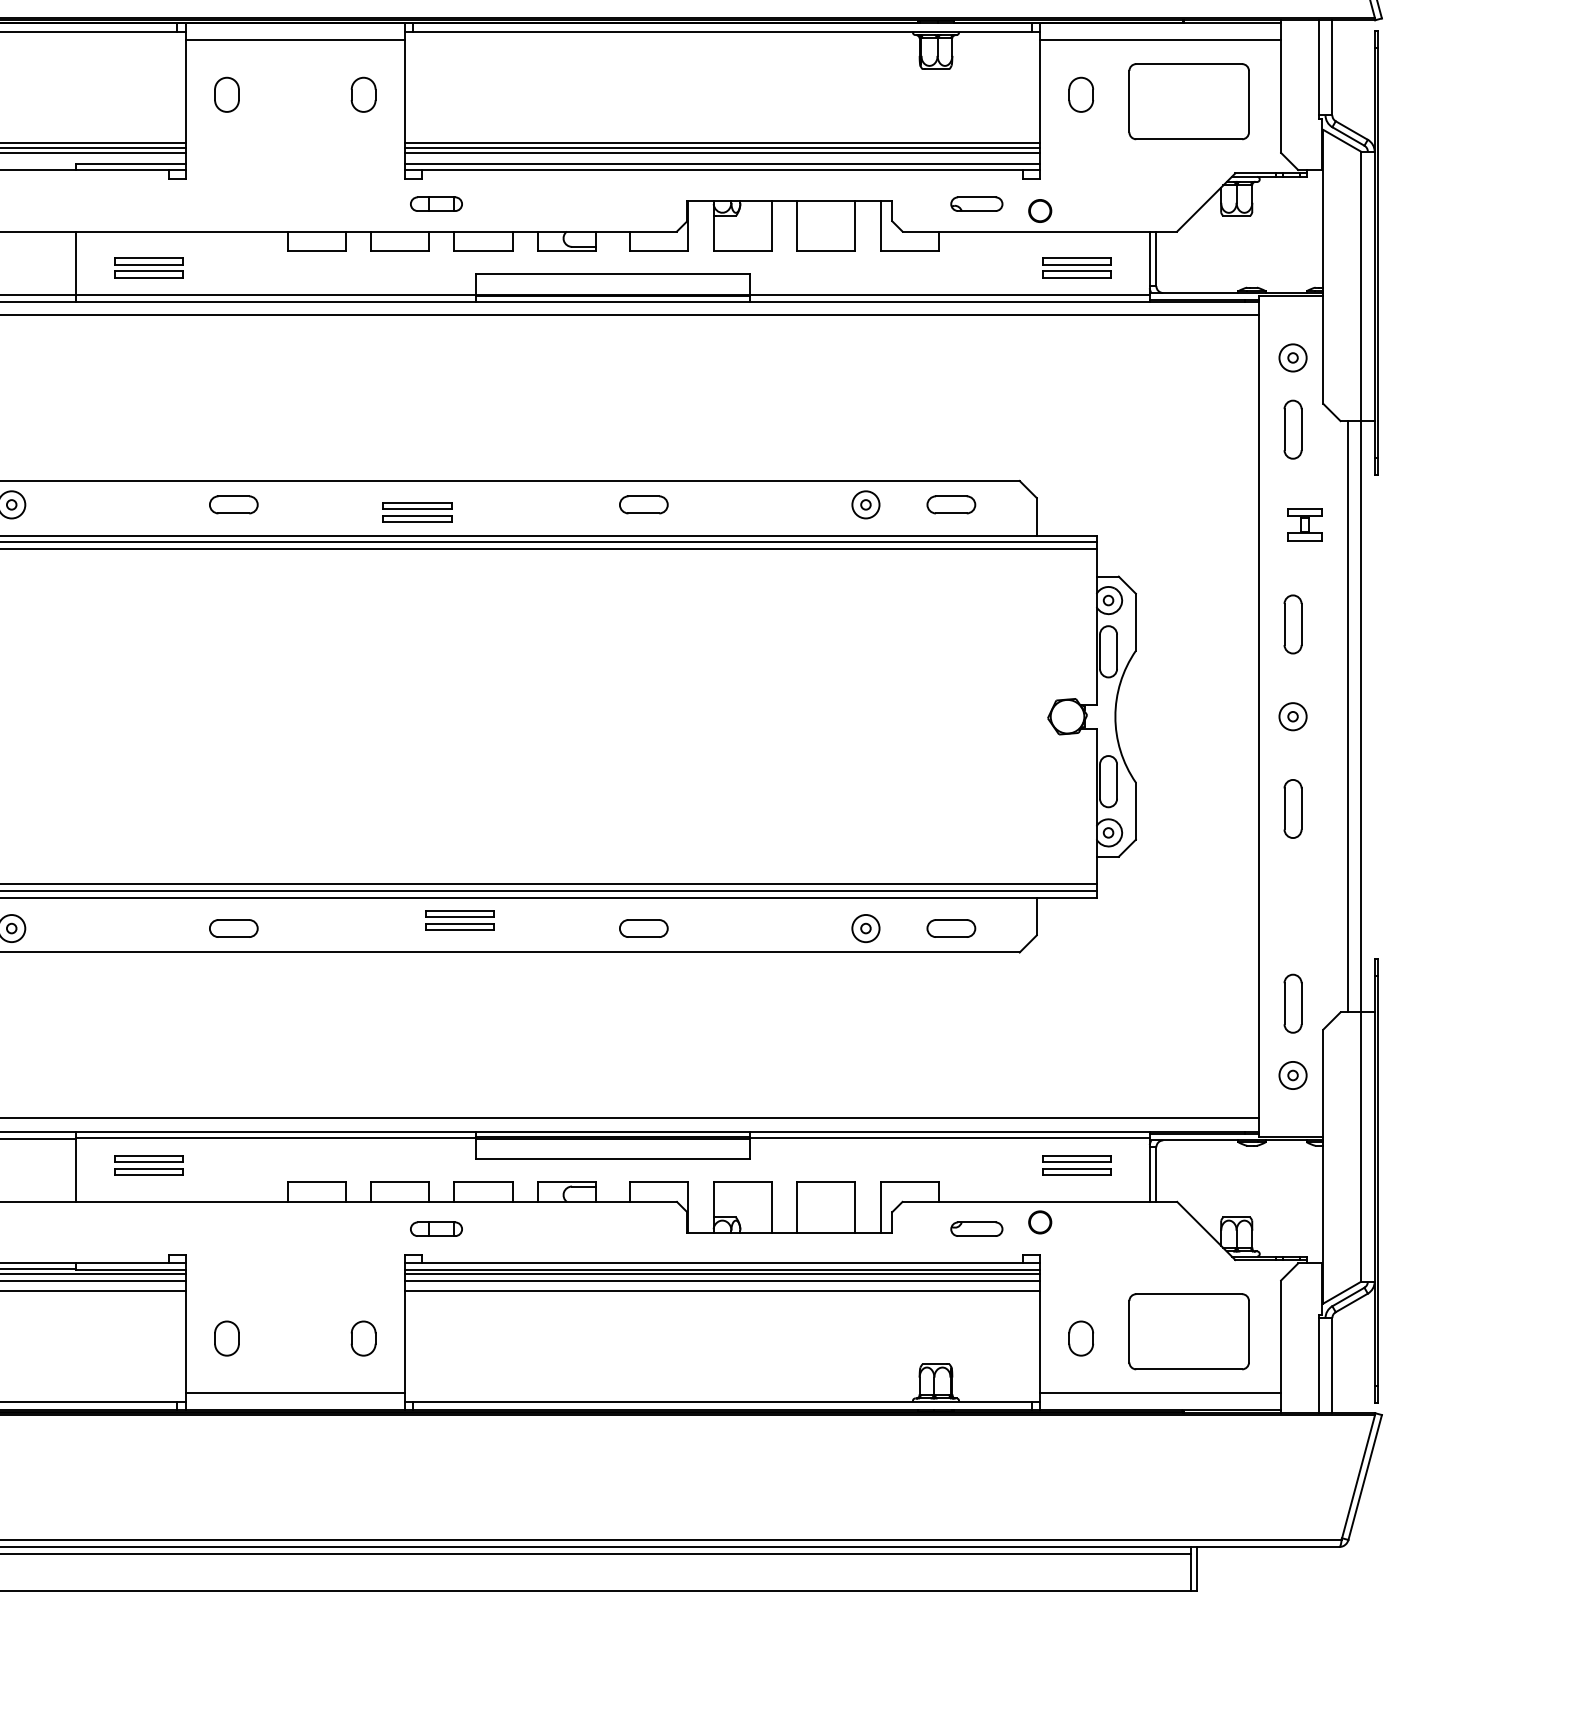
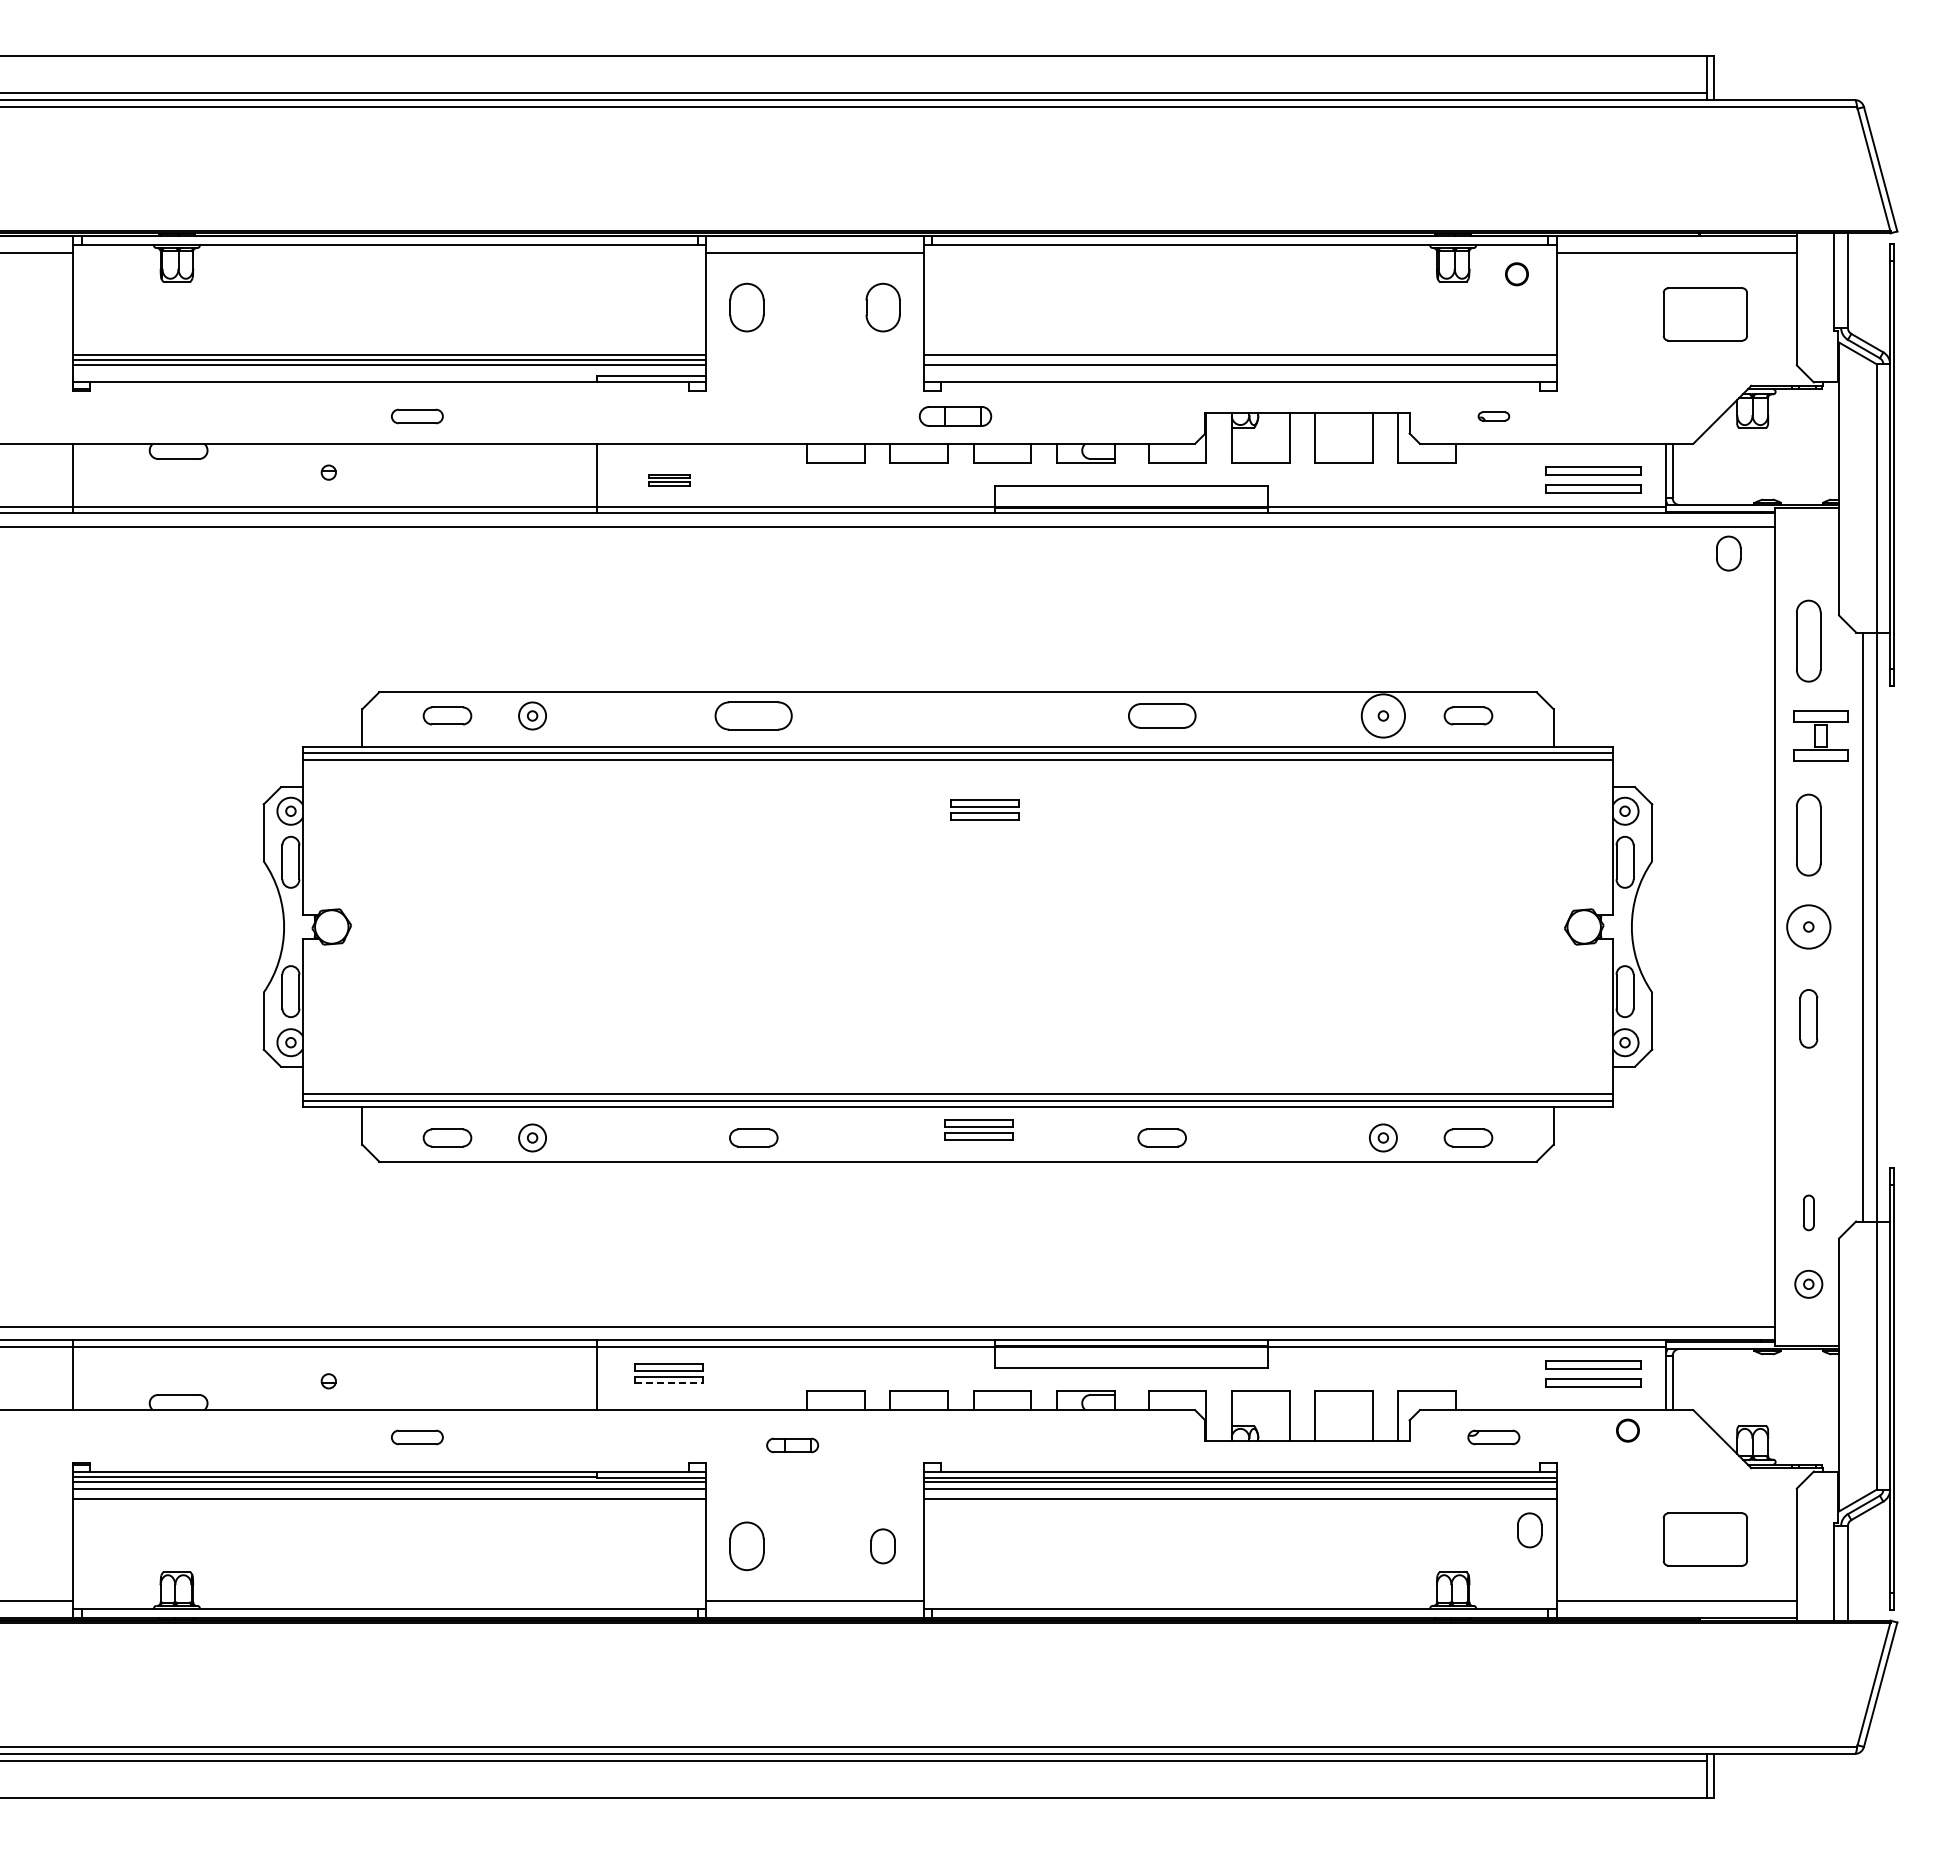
part: (226, 94) -> (746, 307), size x1.4
part: (363, 94) -> (882, 307), size x1.4
part: (1080, 94) -> (1728, 553), moved
part: (1189, 101) -> (1705, 314), size x0.7
line: (721, 147) -> (1239, 360), removed
line: (721, 164) -> (1239, 376), removed
part: (436, 204) -> (955, 416), size x1.4
part: (976, 204) -> (1493, 416), size x0.6
circle: (1039, 211) -> (1516, 274), moved
part: (148, 268) -> (668, 480), size x0.6
part: (1076, 268) -> (1593, 480), size x1.4
part: (1292, 357) -> (1808, 569), removed
part: (1292, 429) -> (1808, 640), size x1.4
part: (233, 504) -> (753, 715), size x1.6
part: (643, 504) -> (1161, 715), size x1.4
circle: (865, 504) -> (1382, 715), size x1.6
part: (417, 512) -> (984, 809), moved
part: (1303, 524) -> (1819, 735), size x1.6
part: (1292, 623) -> (1808, 834), size x1.4
circle: (1292, 716) -> (1808, 926), size x1.6
part: (1292, 1003) -> (1808, 1212), size x0.6
part: (1076, 1165) -> (1593, 1373), size x1.4
line: (149, 1175) -> (669, 1383), solid -> dashed
circle: (1039, 1222) -> (1627, 1430), moved
part: (436, 1229) -> (792, 1445), moved
part: (1189, 1331) -> (1705, 1539), size x0.7
part: (226, 1338) -> (746, 1546), size x1.4
part: (1080, 1338) -> (1529, 1530), moved

